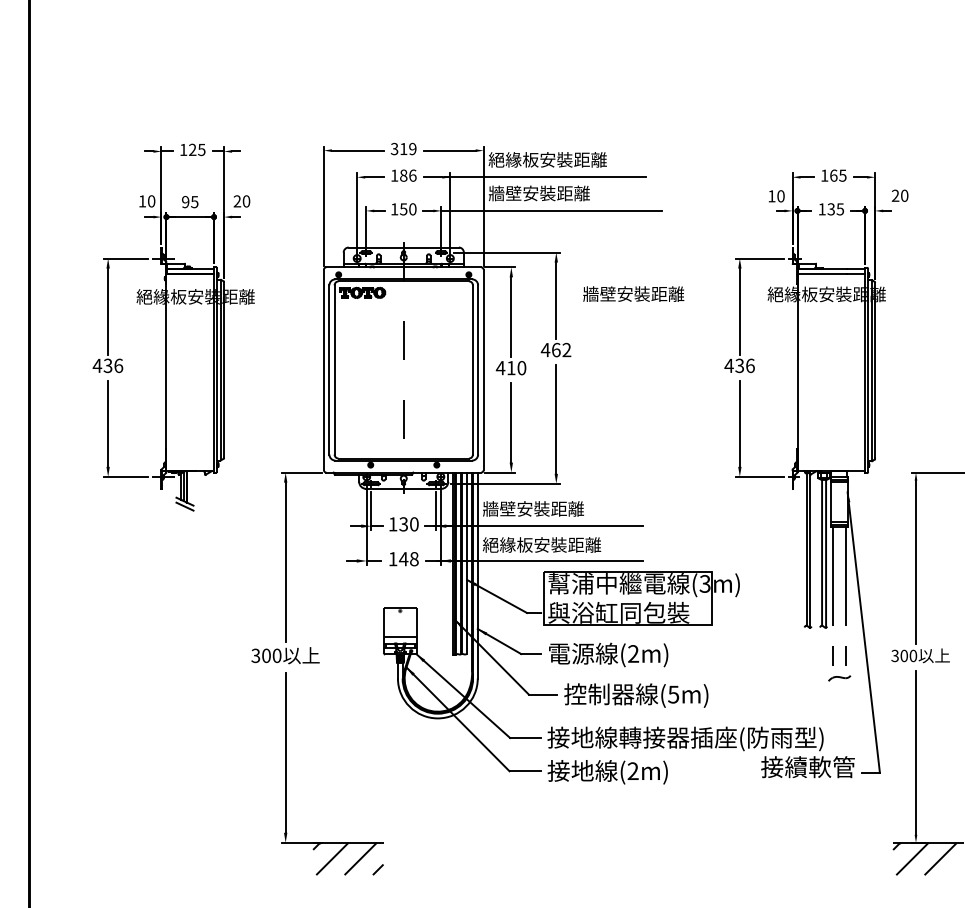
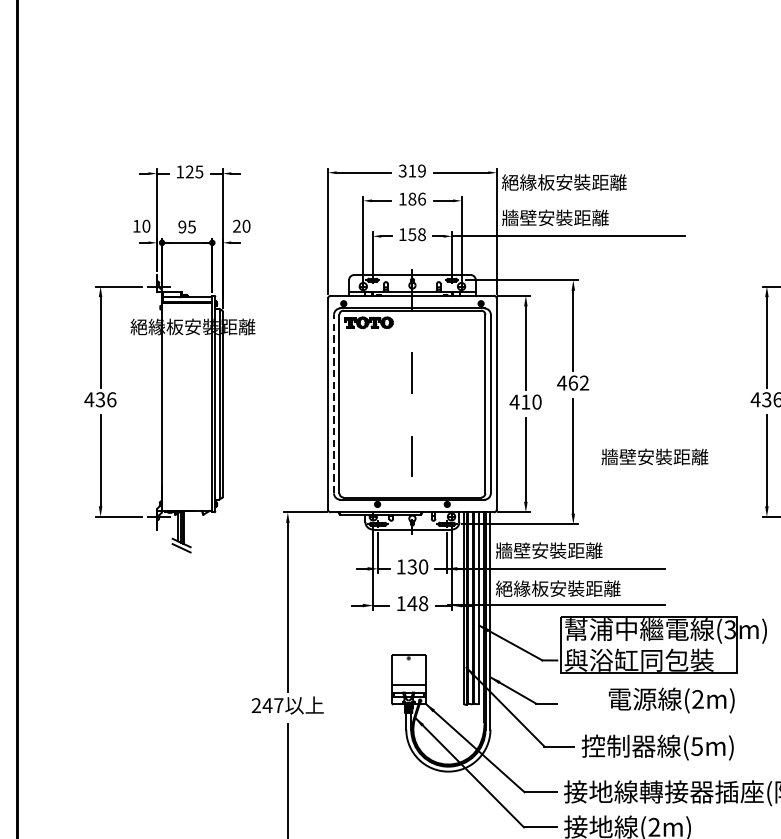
line: (545, 177) -> (561, 201), removed
text: (412, 209) -> (421, 234), 150 -> 158
text: (633, 293) -> (654, 456), moved
line: (329, 369) -> (334, 403), solid -> dashed
text: (608, 654) -> (671, 699), moved
text: (266, 655) -> (267, 705), 300 -> 247

